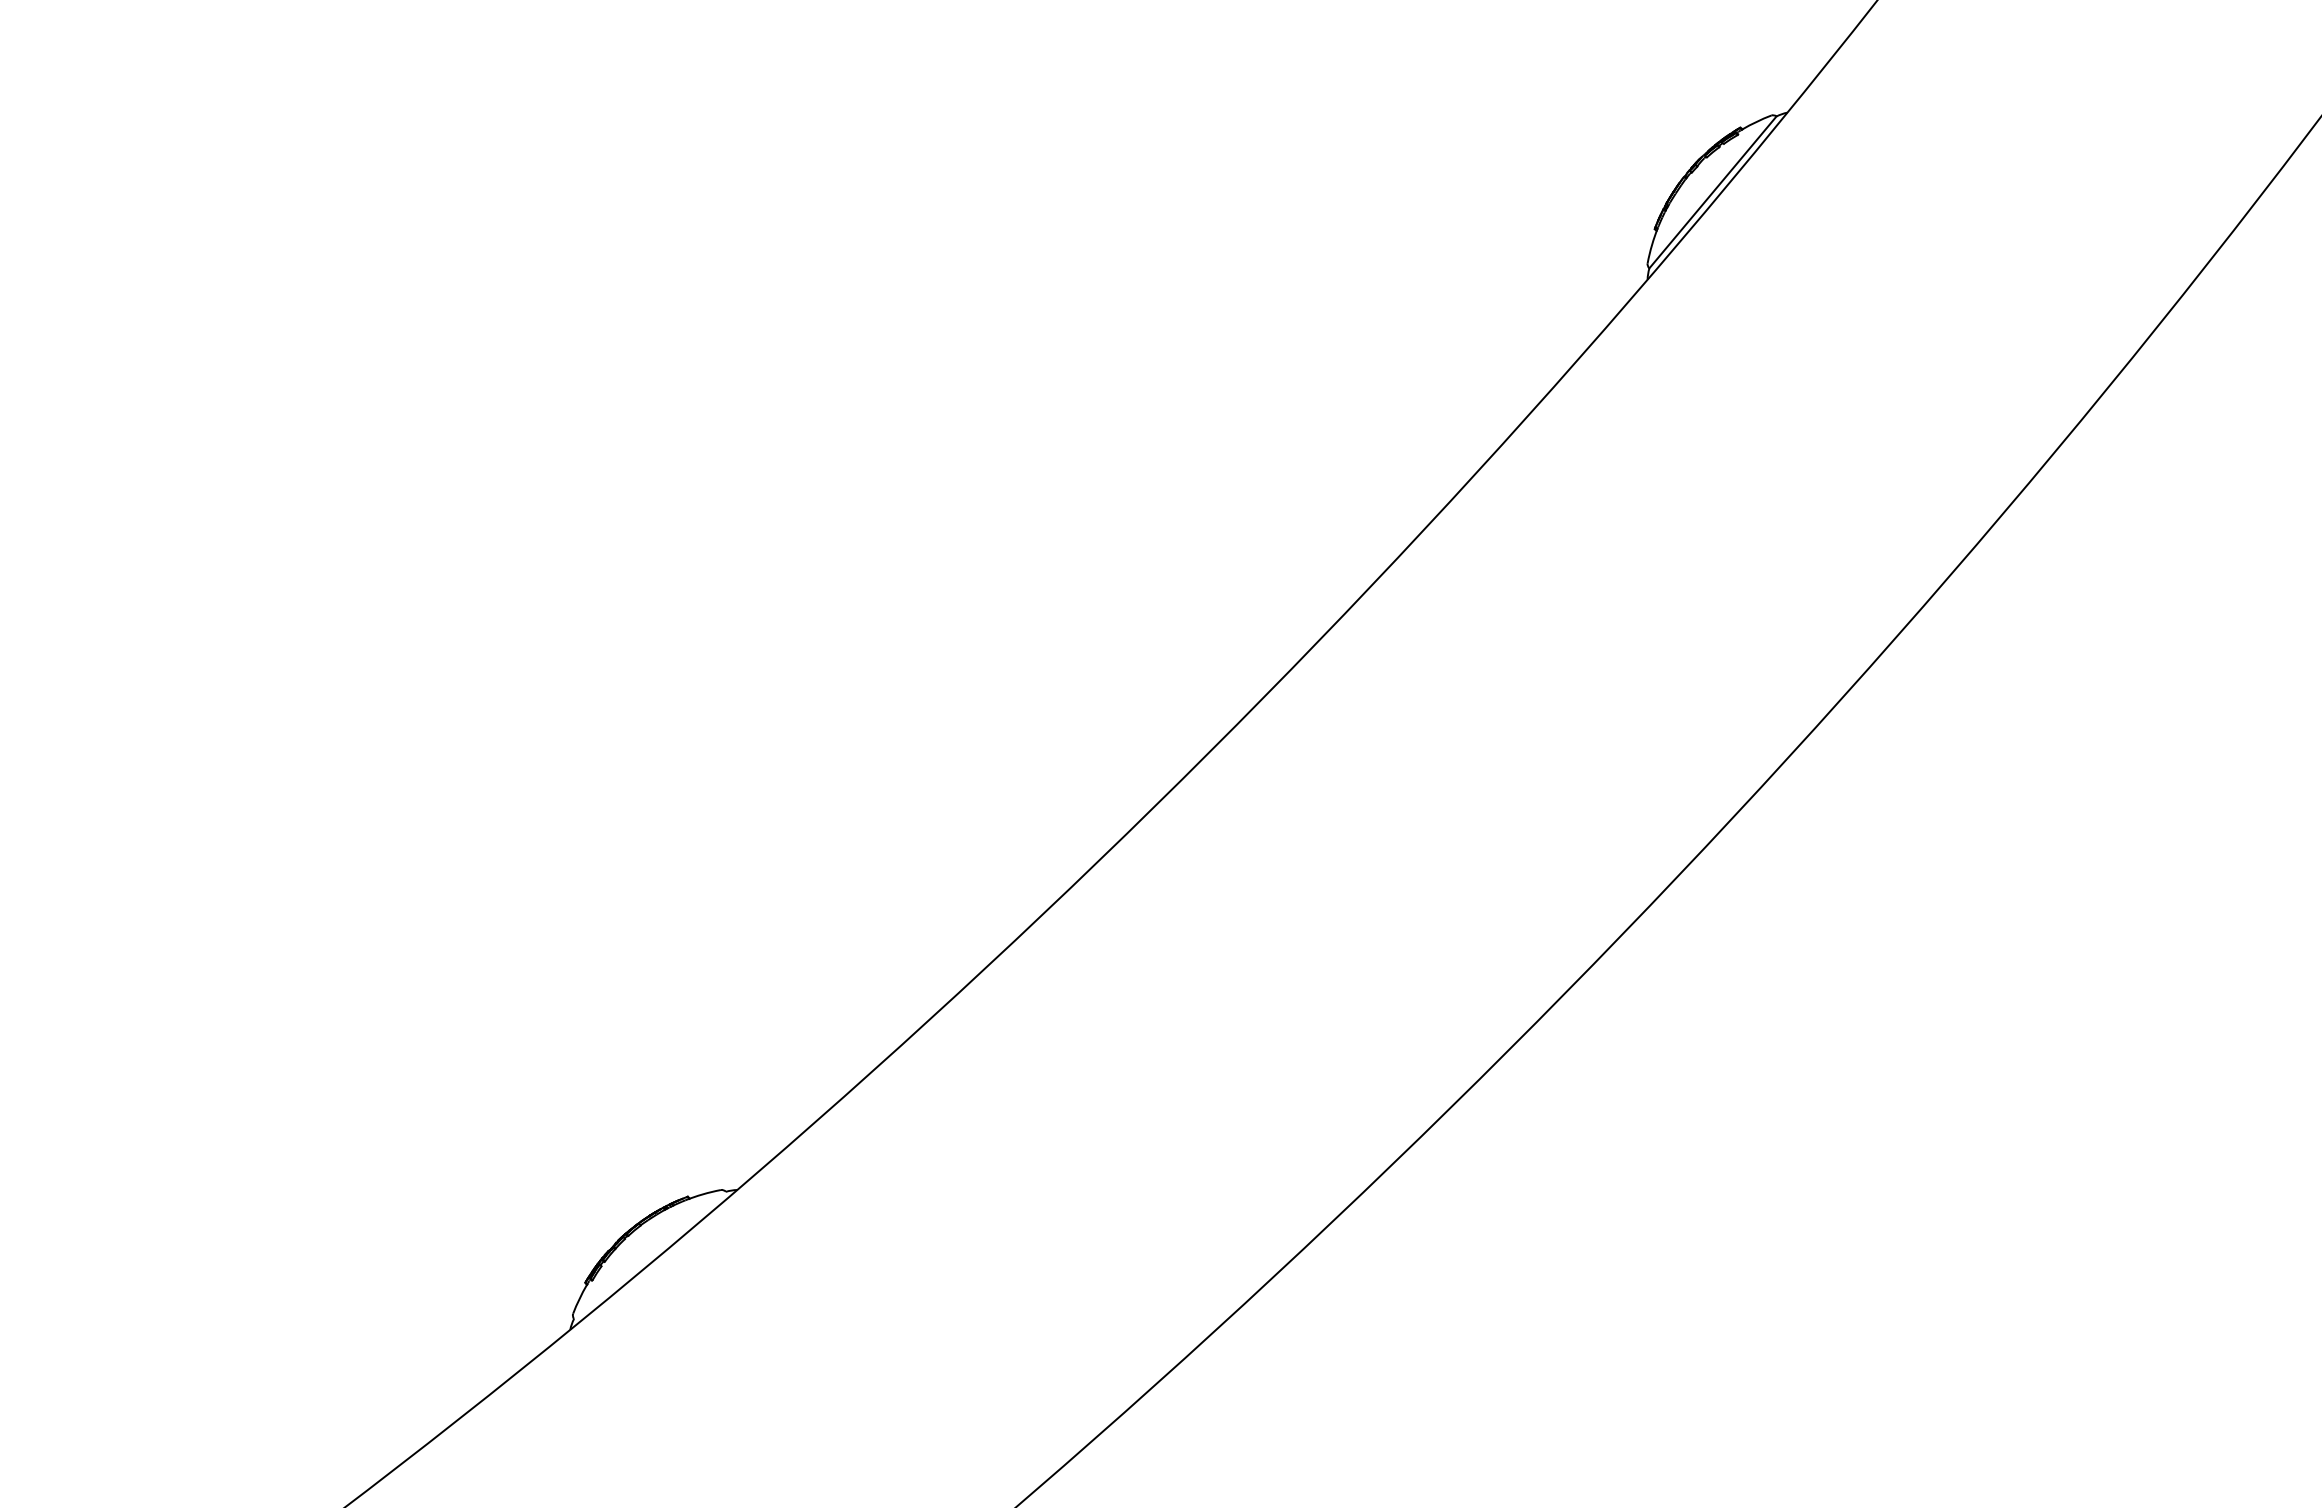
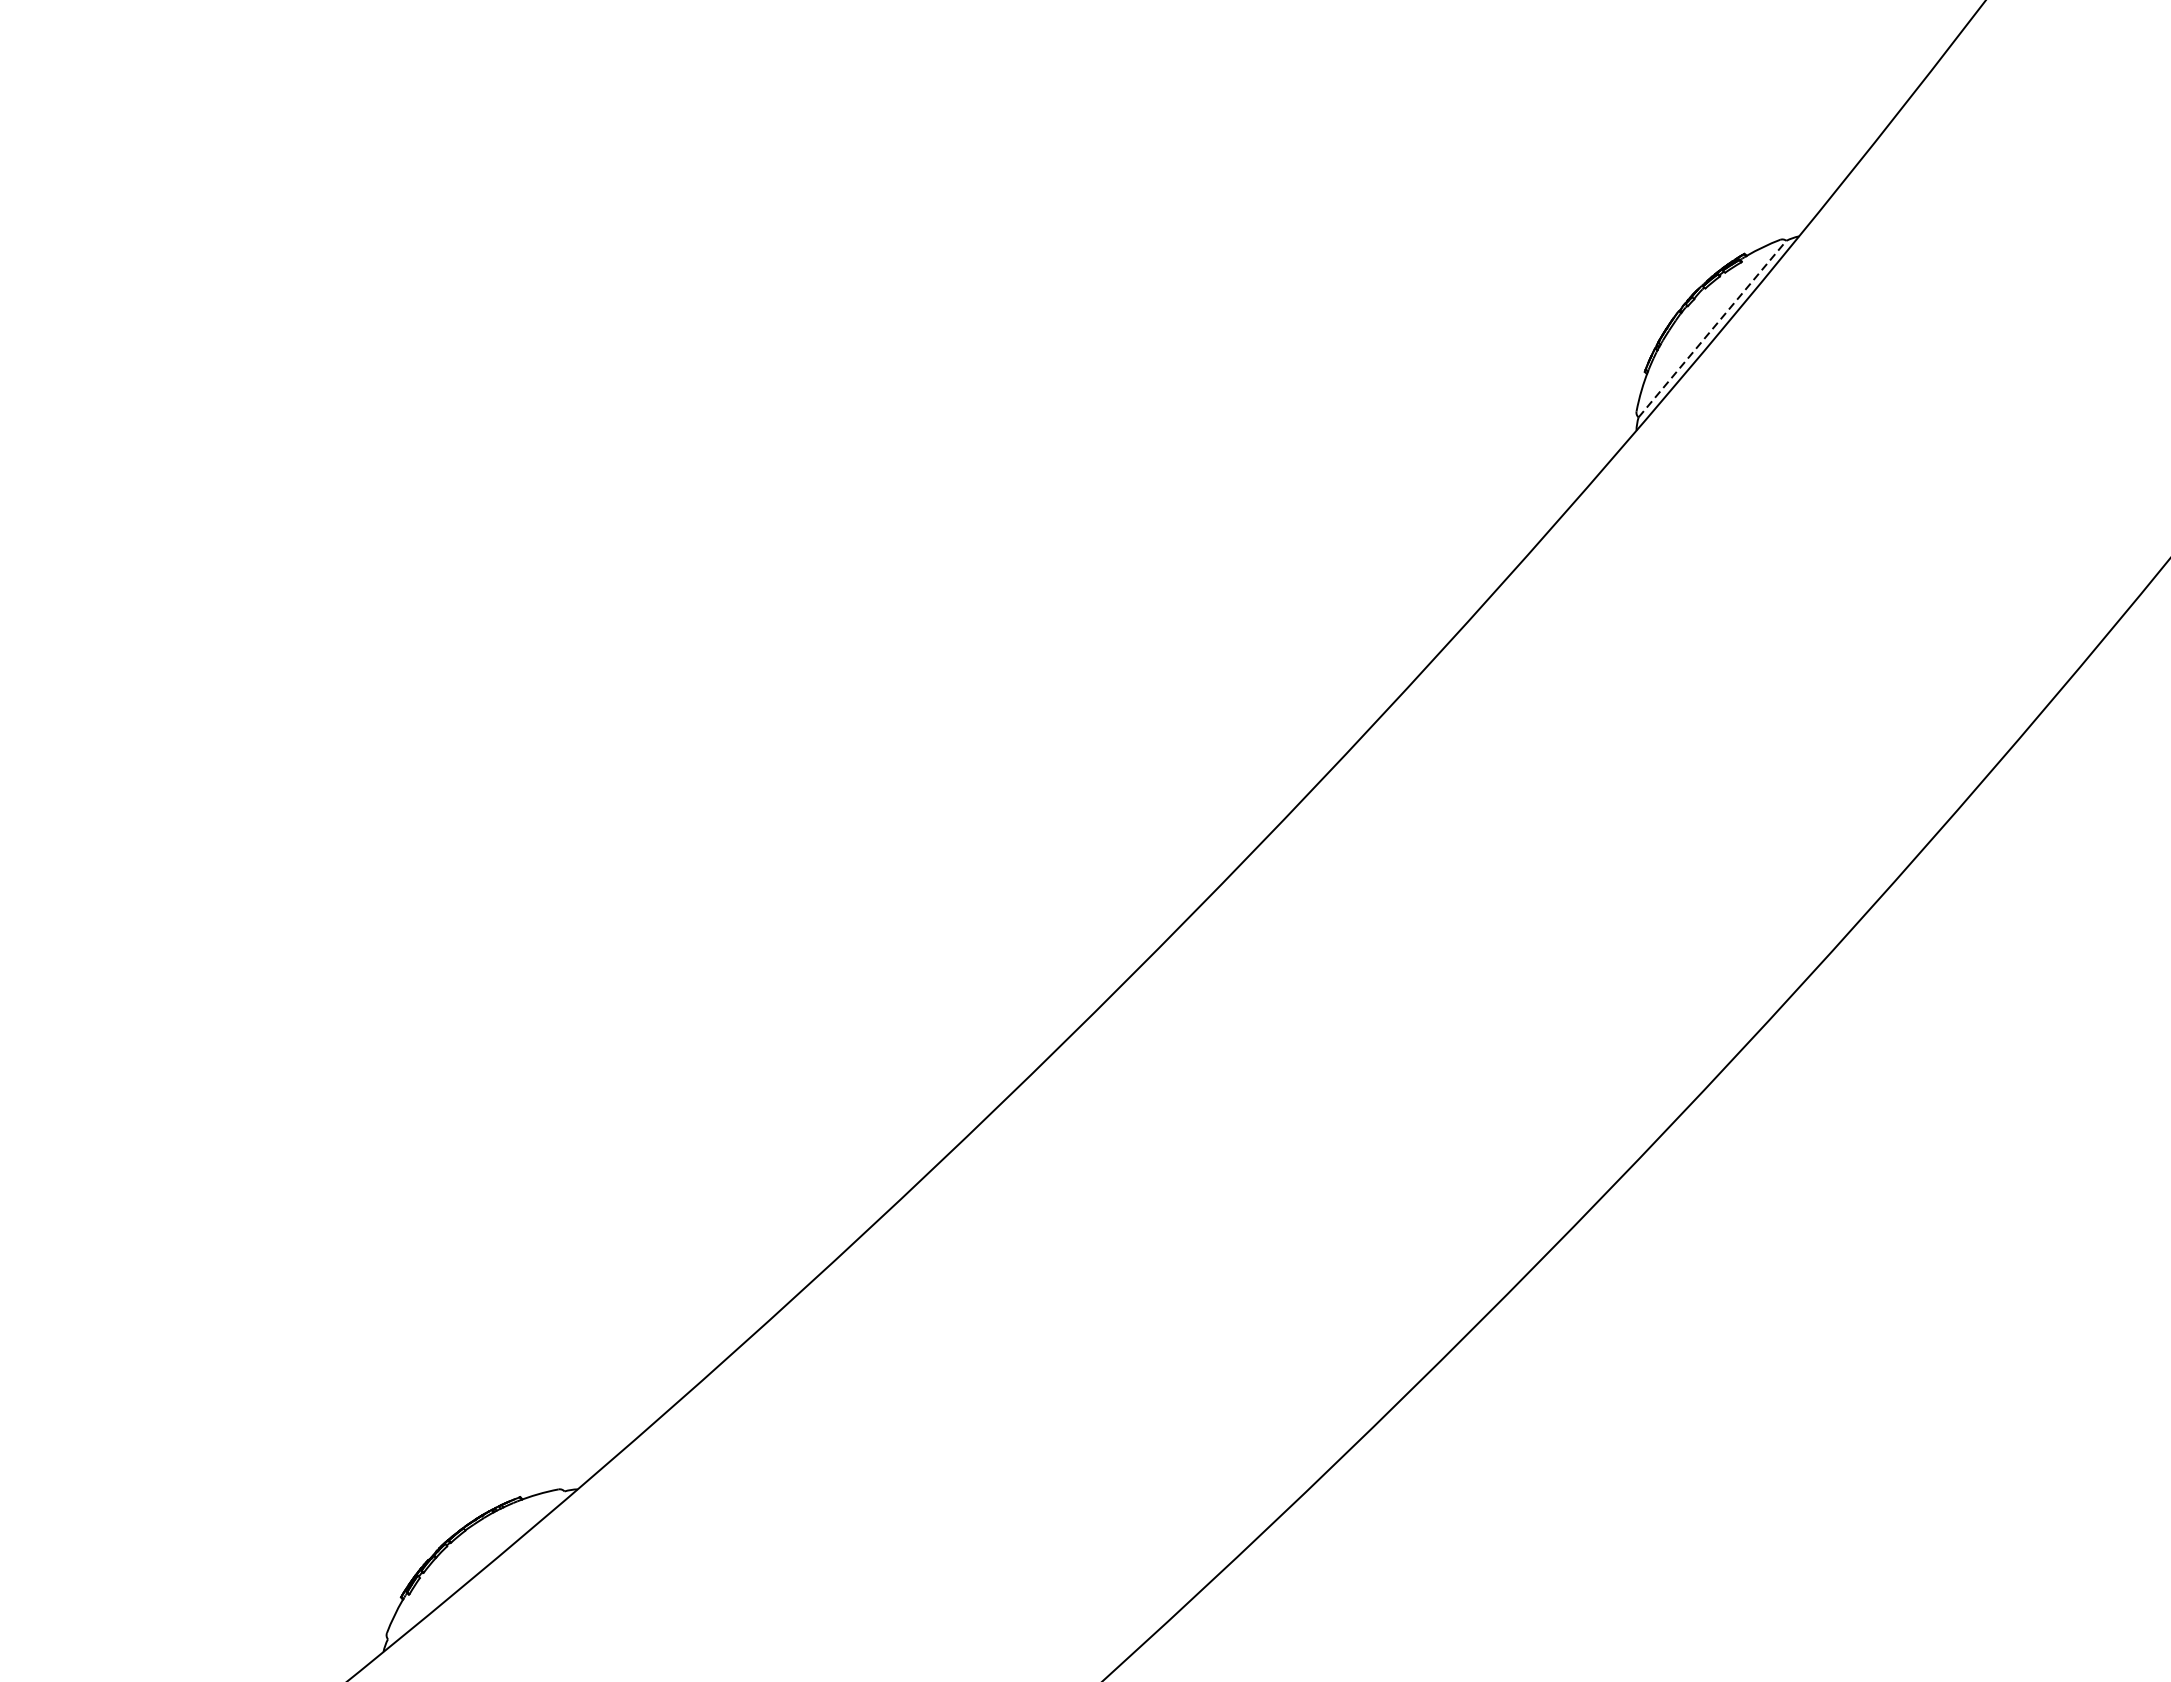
line: (1712, 192) -> (1711, 329), solid -> dashed

